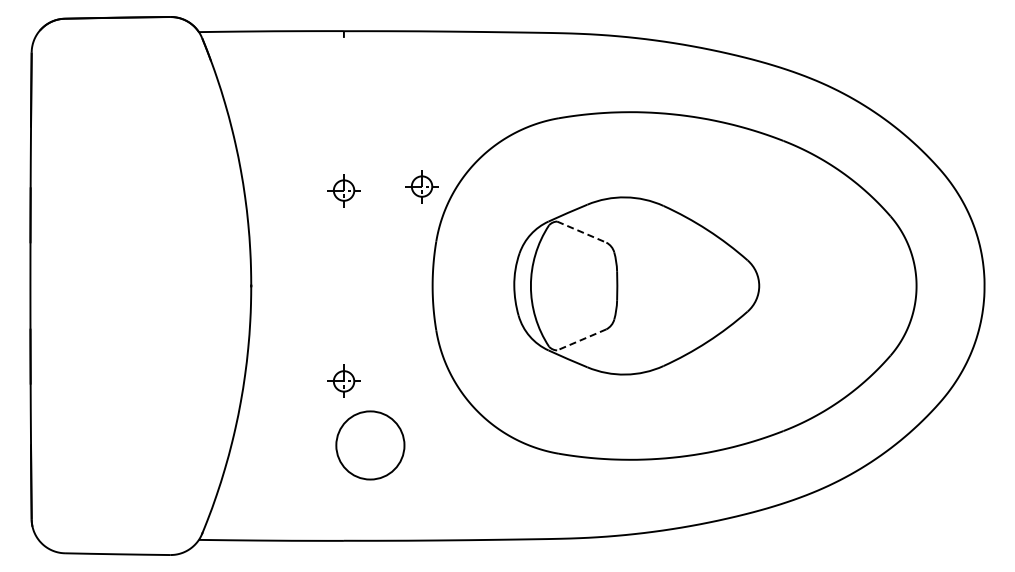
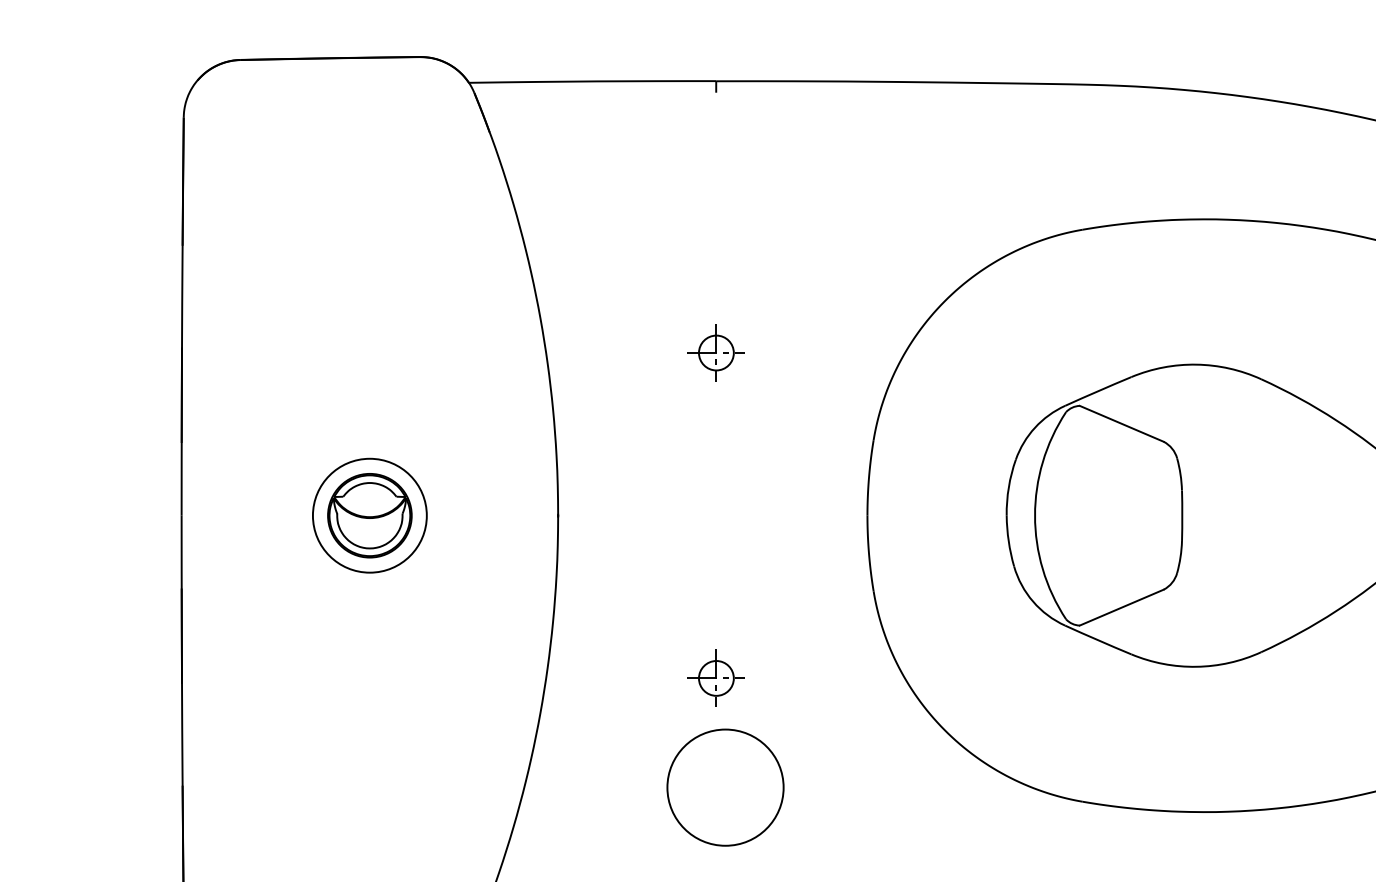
part: (421, 186) -> (848, 346), removed
line: (581, 232) -> (1121, 424), dashed -> solid
part: (140, 285) -> (369, 514), added
line: (581, 339) -> (1121, 606), dashed -> solid
circle: (370, 445) -> (725, 787), moved

